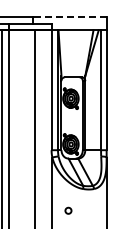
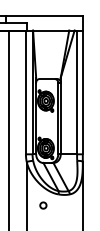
line: (69, 16) -> (44, 16), dashed -> solid
part: (68, 210) -> (43, 205), moved

